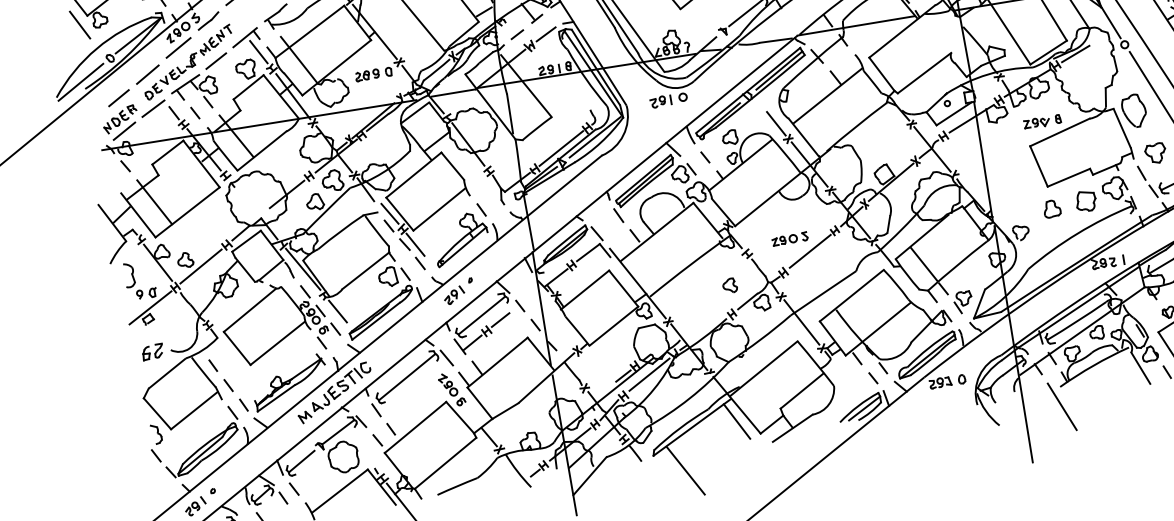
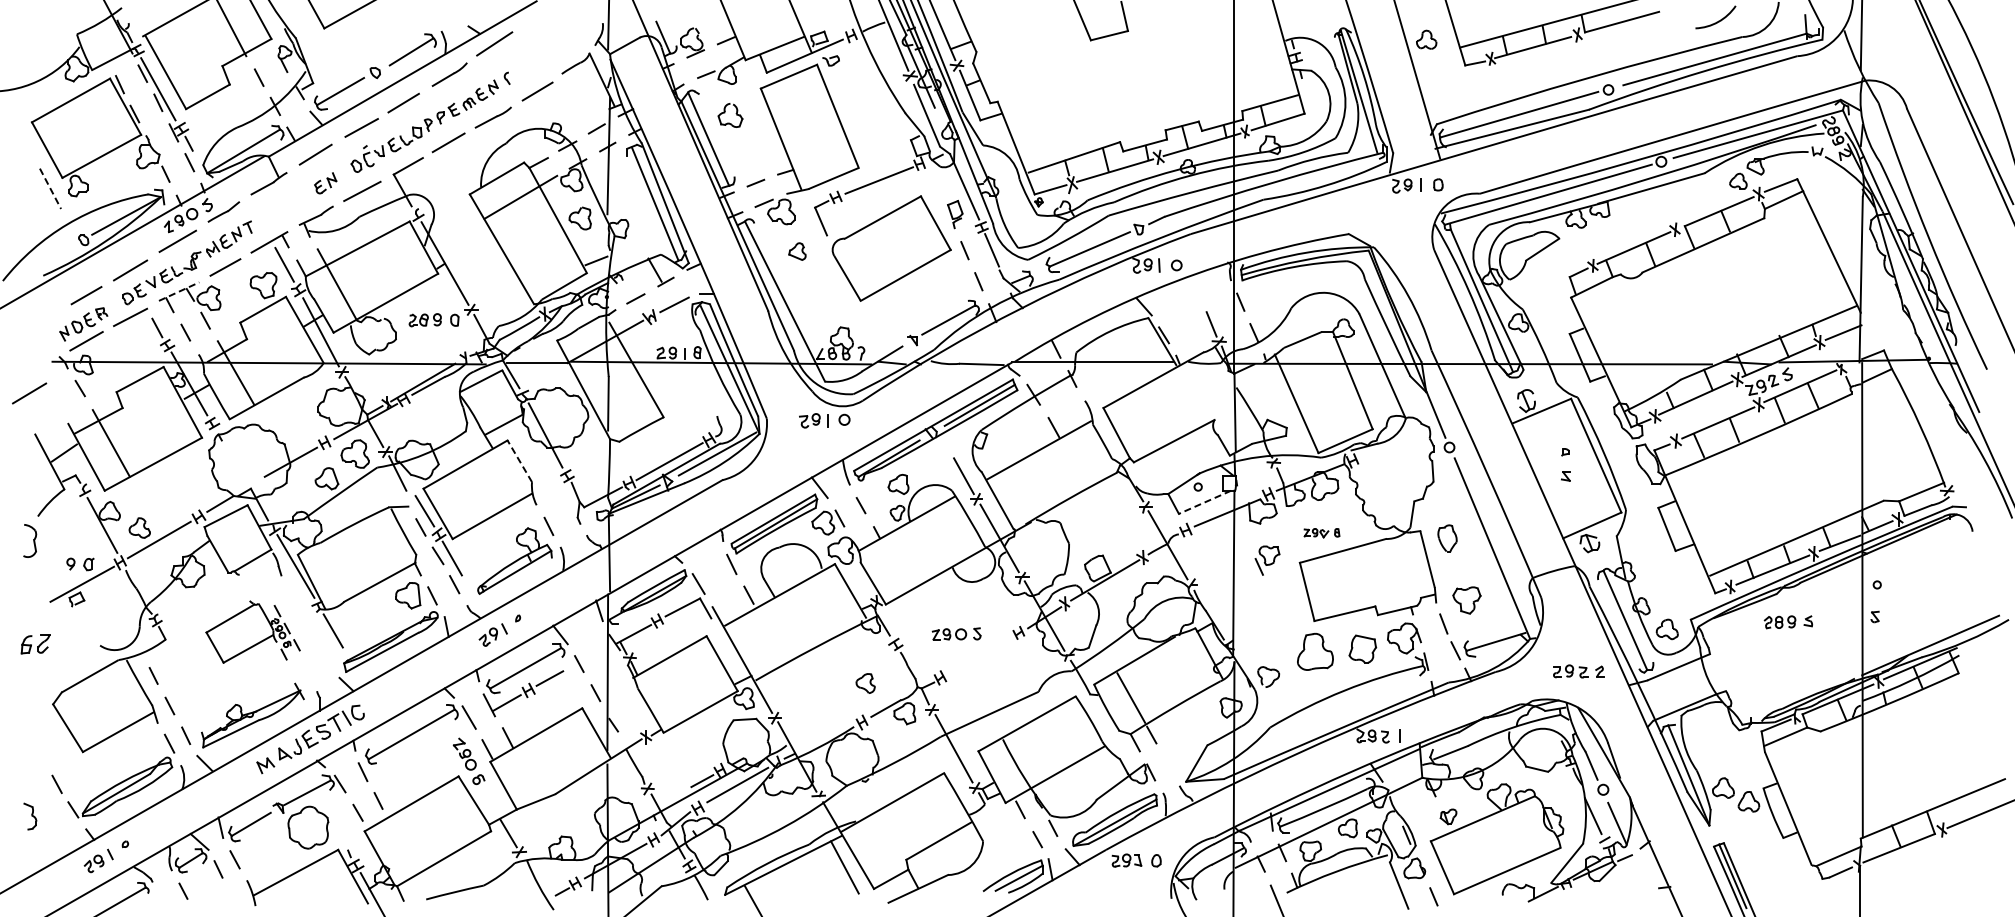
line: (80, 24) -> (50, 188), solid -> dashed
line: (1075, 54) -> (1381, 449), removed
line: (80, 82) -> (38, 265), removed
line: (185, 84) -> (179, 291), solid -> dashed
part: (1134, 110) -> (1447, 538), size x0.6
line: (954, 113) -> (1205, 502), solid -> dashed
part: (1042, 122) -> (1321, 533), size x0.7
line: (452, 165) -> (519, 460), solid -> dashed
line: (89, 175) -> (29, 393), added
part: (1052, 208) -> (1315, 651), size x1.6
line: (810, 250) -> (981, 654), removed
part: (129, 275) -> (30, 540), moved
part: (963, 302) -> (1267, 560), moved
part: (279, 321) -> (252, 631), size x0.6
part: (152, 352) -> (35, 644), moved
part: (156, 434) -> (30, 816), moved

